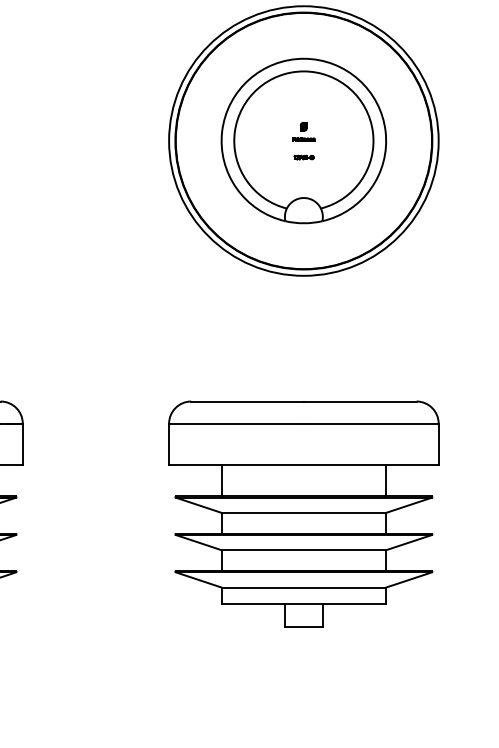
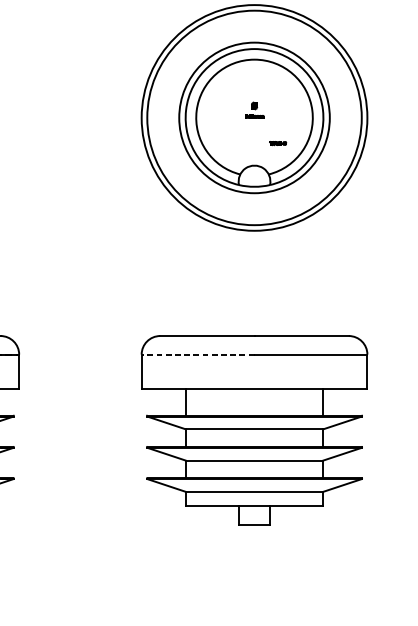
circle: (303, 140) -> (254, 117), size x0.7
part: (303, 157) -> (277, 143), moved
line: (236, 423) -> (198, 354), solid -> dashed

